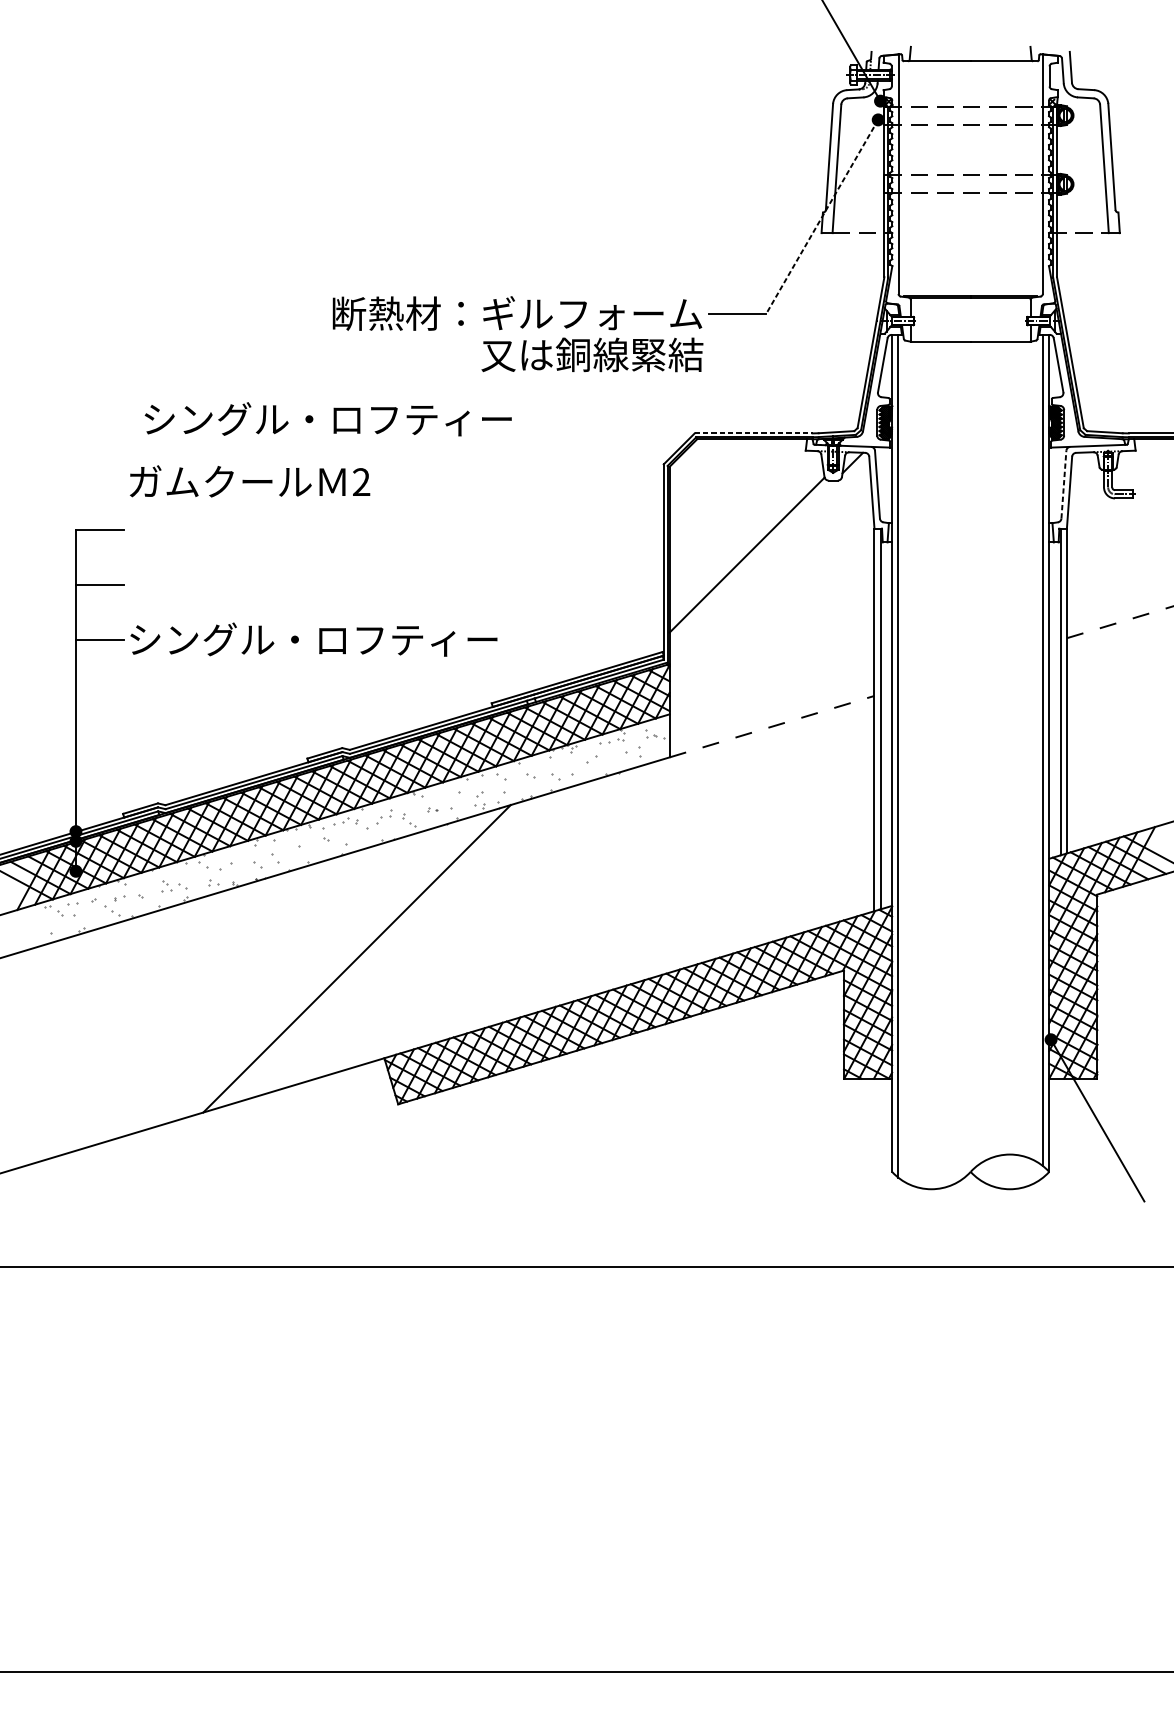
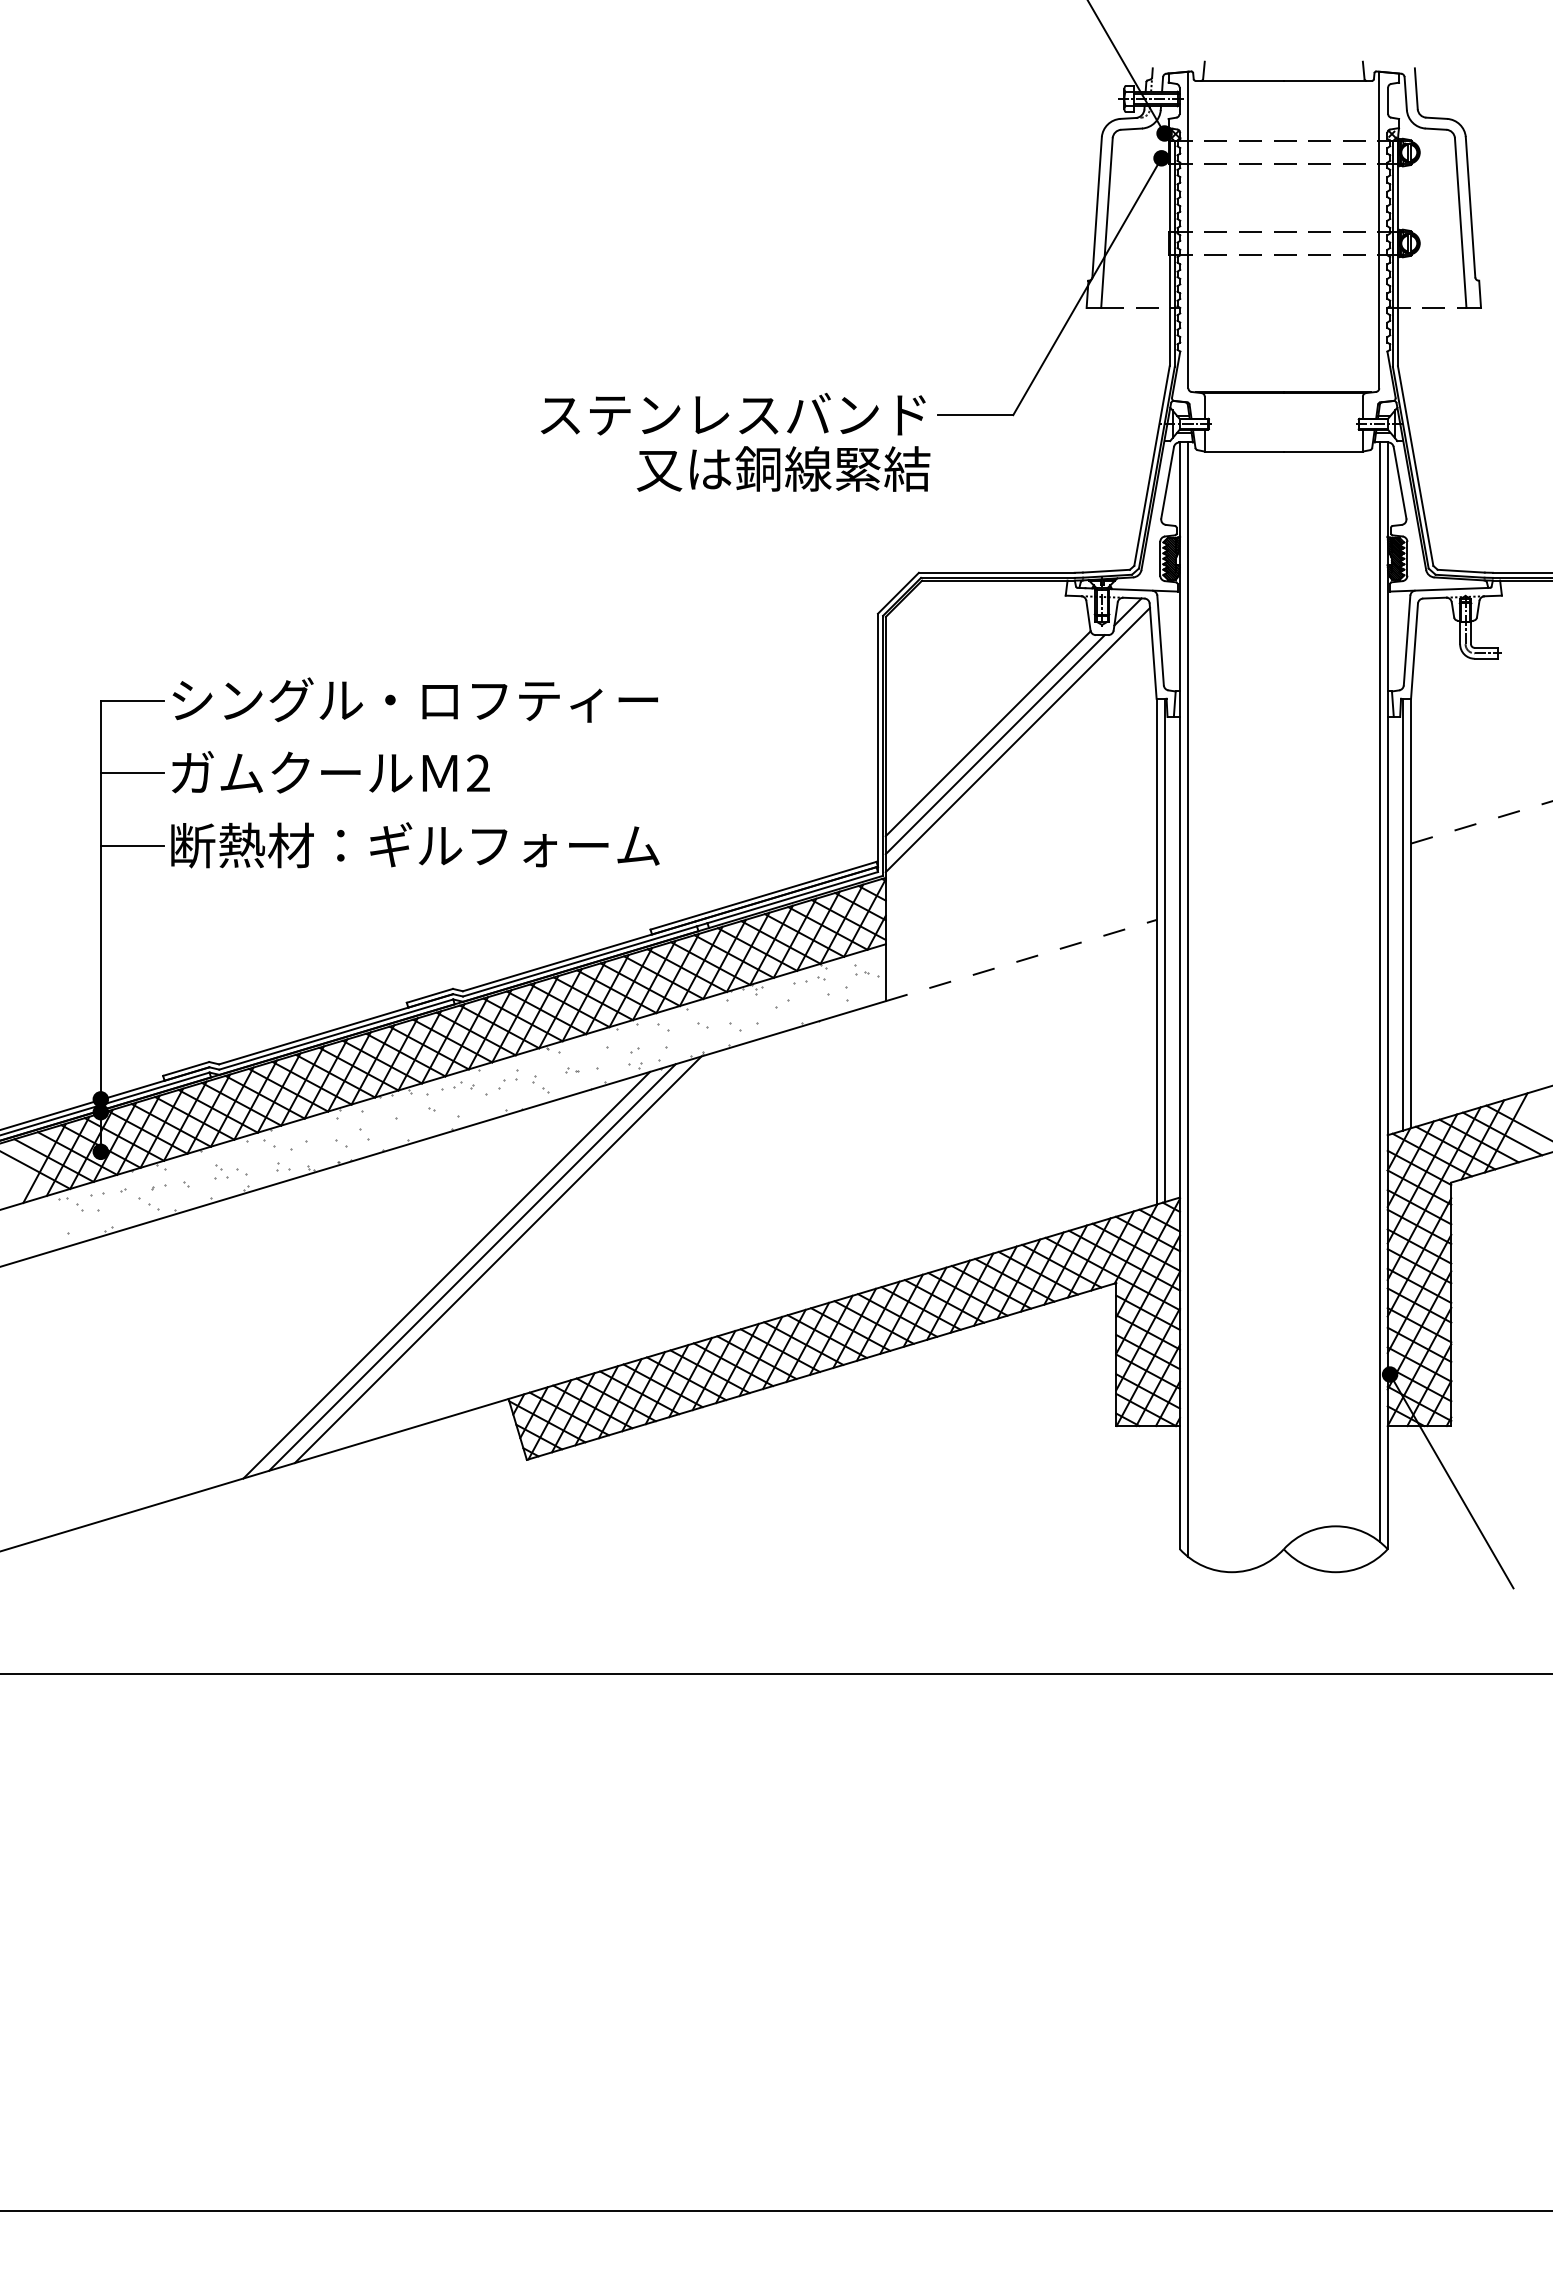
line: (822, 217) -> (1087, 287), dashed -> solid
text: (517, 313) -> (684, 414), 断熱材：ギルフォーム -> ステンレスバンド
text: (327, 418) -> (414, 699), moved
line: (753, 433) -> (996, 572), dashed -> solid
text: (249, 481) -> (330, 772), moved
line: (1064, 484) -> (1407, 640), dashed -> solid
line: (769, 559) -> (1017, 739), added
line: (751, 563) -> (994, 744), added
text: (313, 639) -> (415, 845), シングル・ロフティー -> 断熱材：ギルフォーム
line: (375, 952) -> (497, 1259), added
line: (337, 964) -> (446, 1274), added

